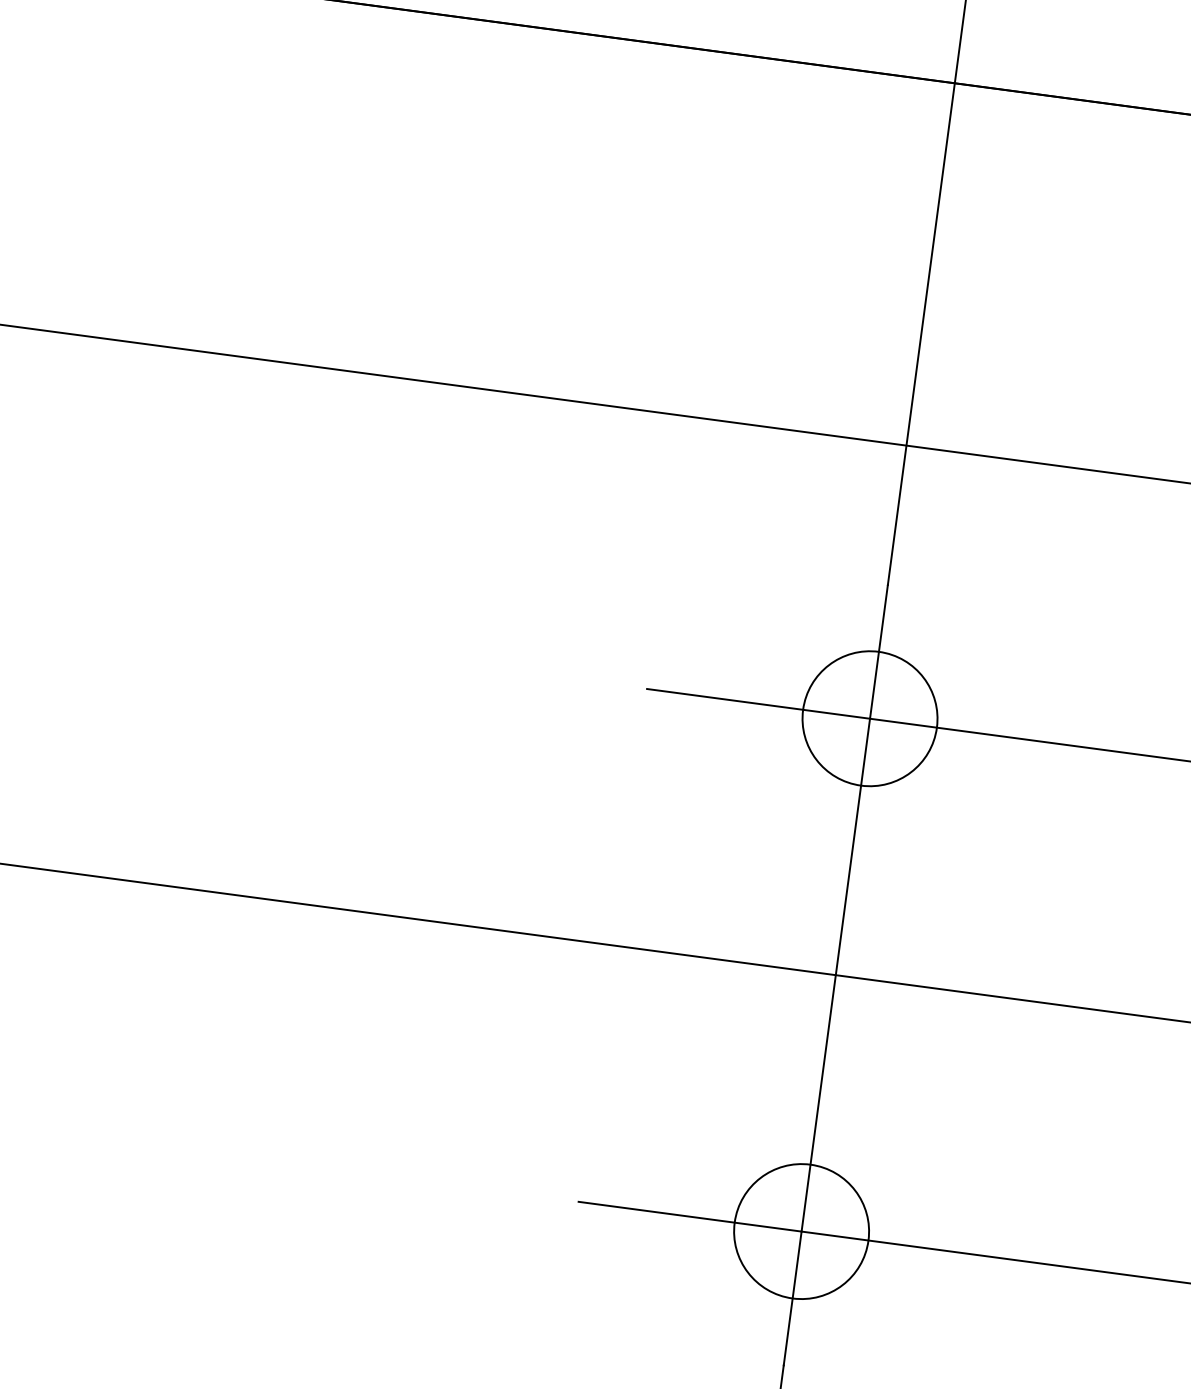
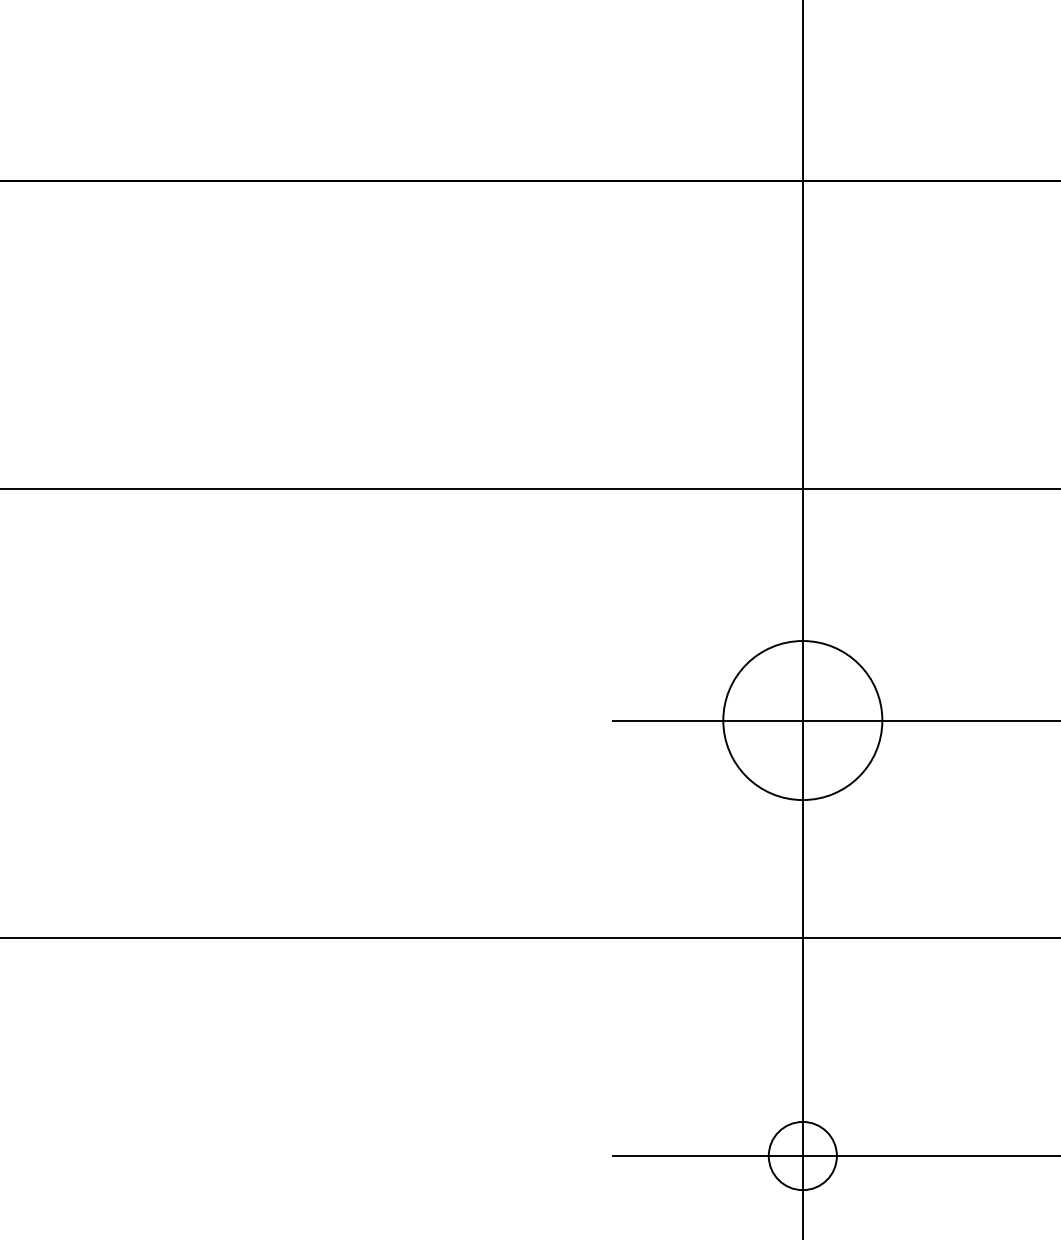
circle: (869, 718) -> (802, 720), size x1.4
circle: (801, 1230) -> (802, 1155), size x0.6

